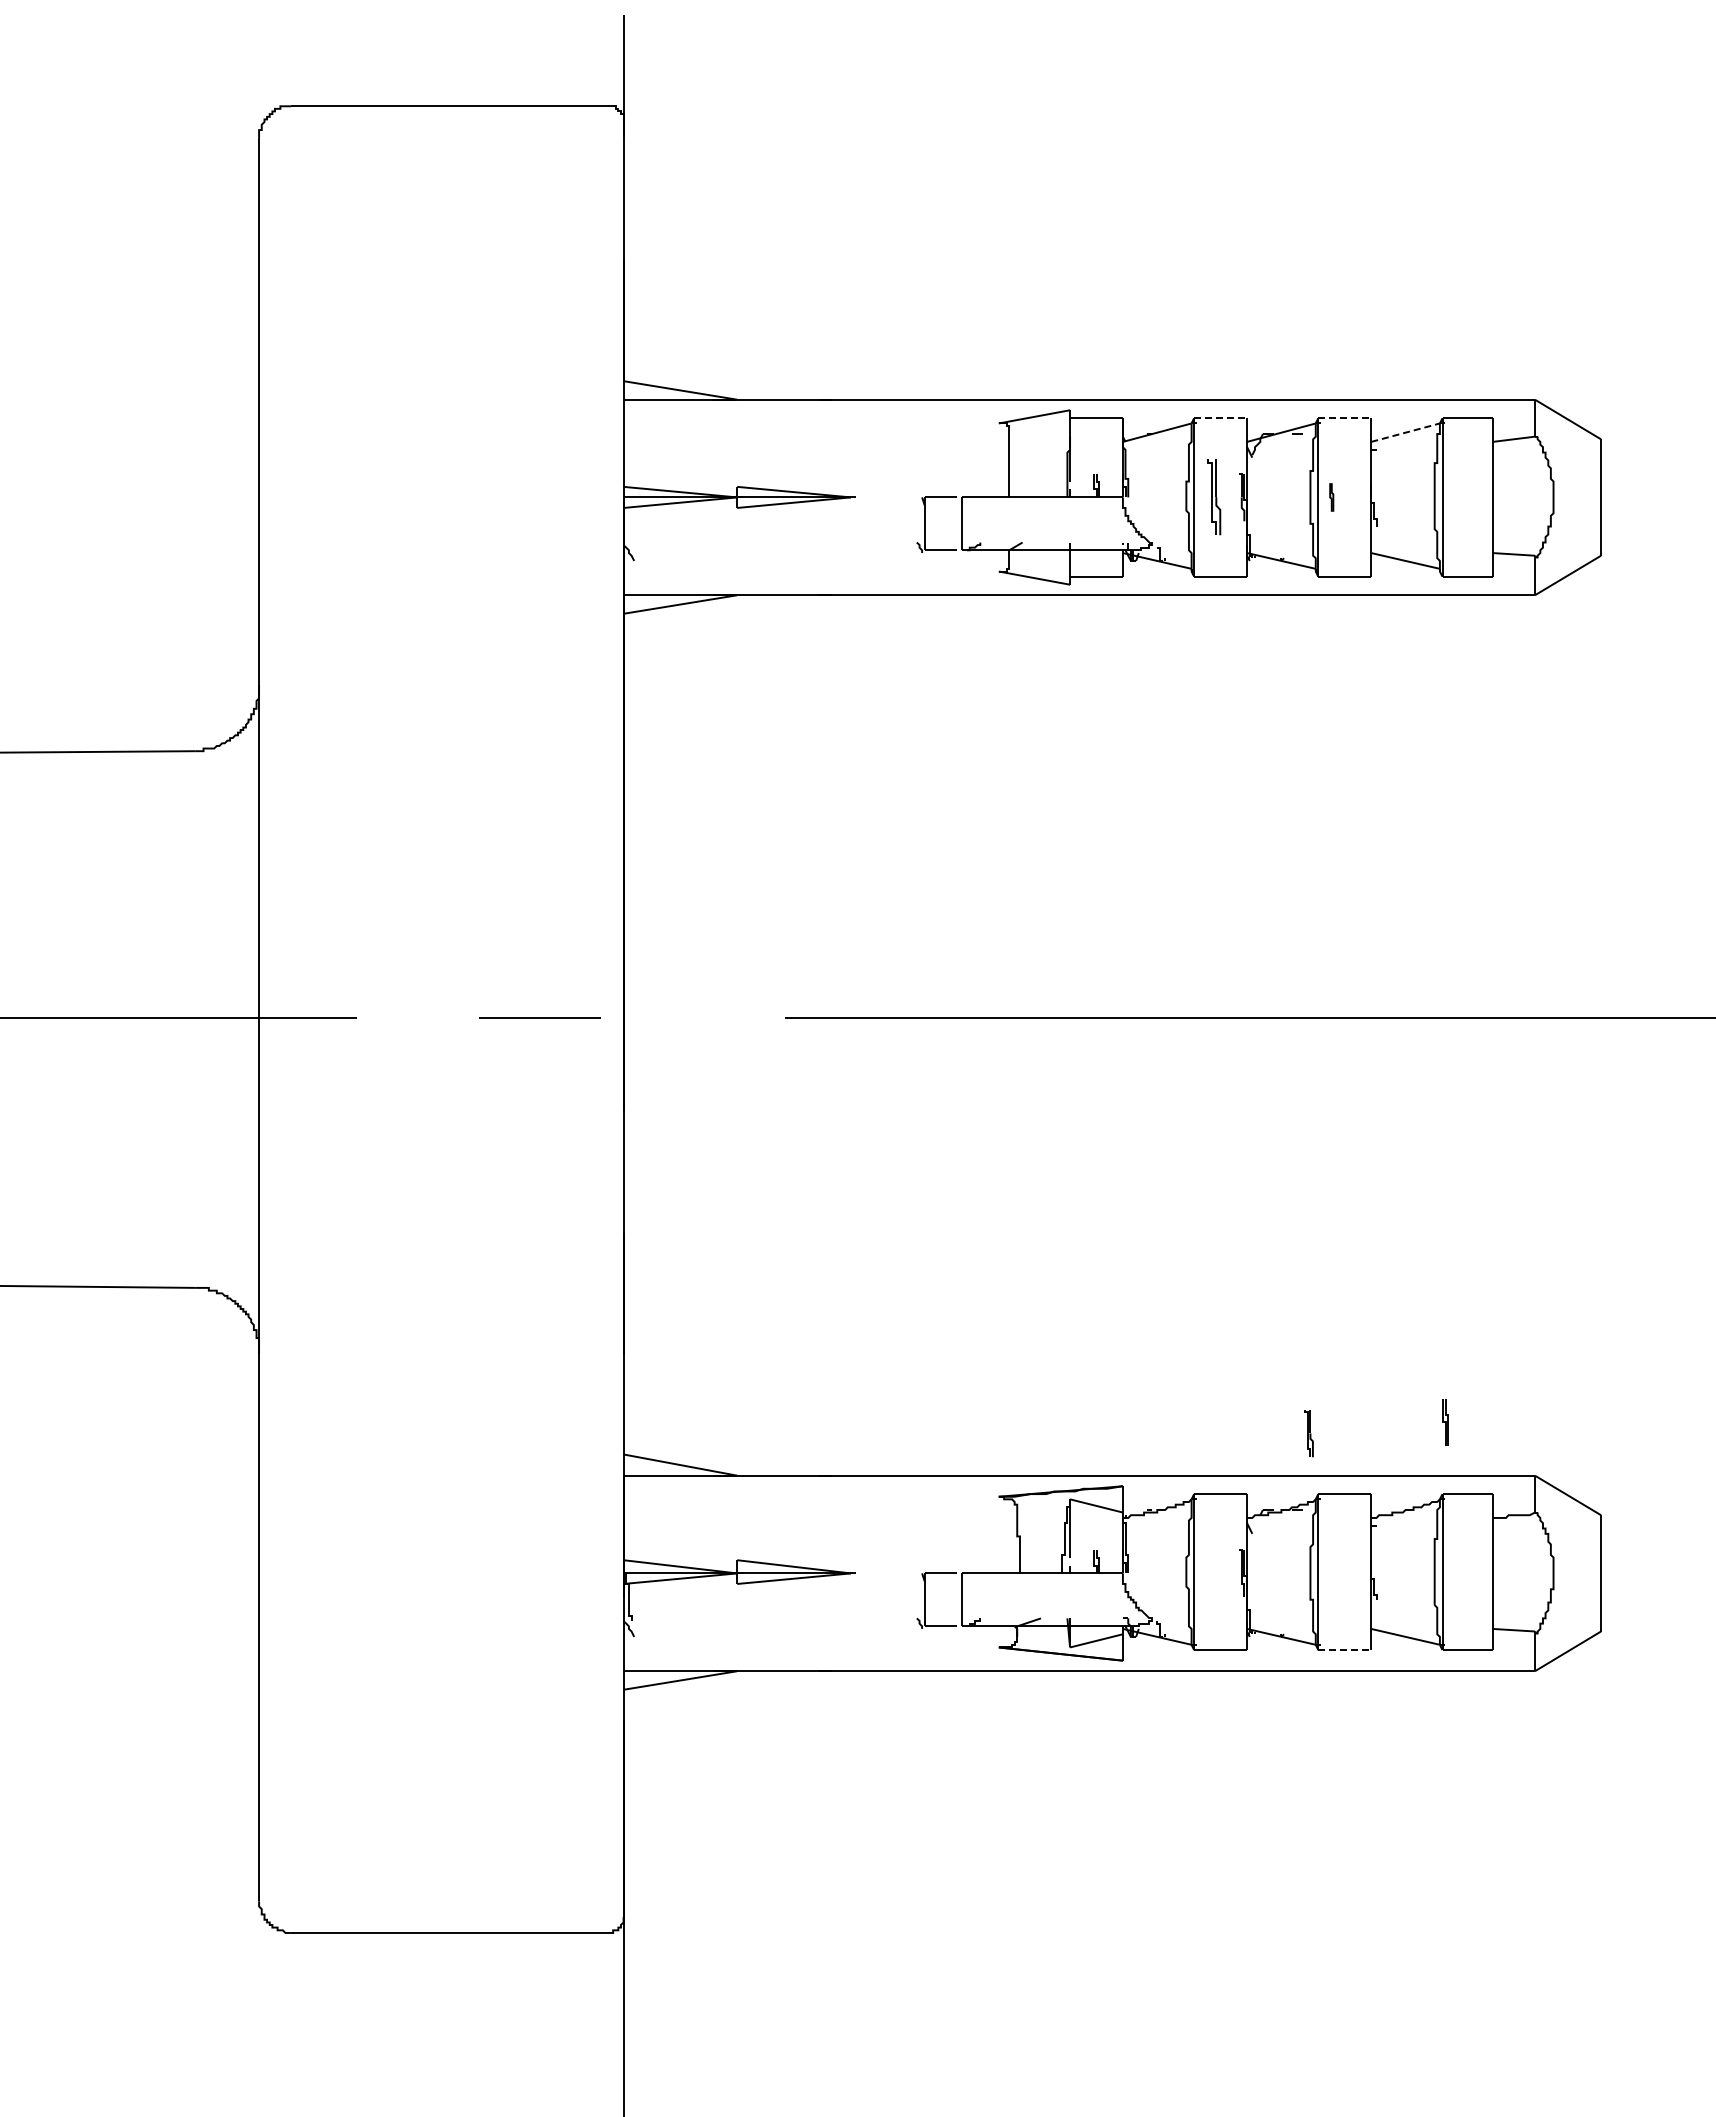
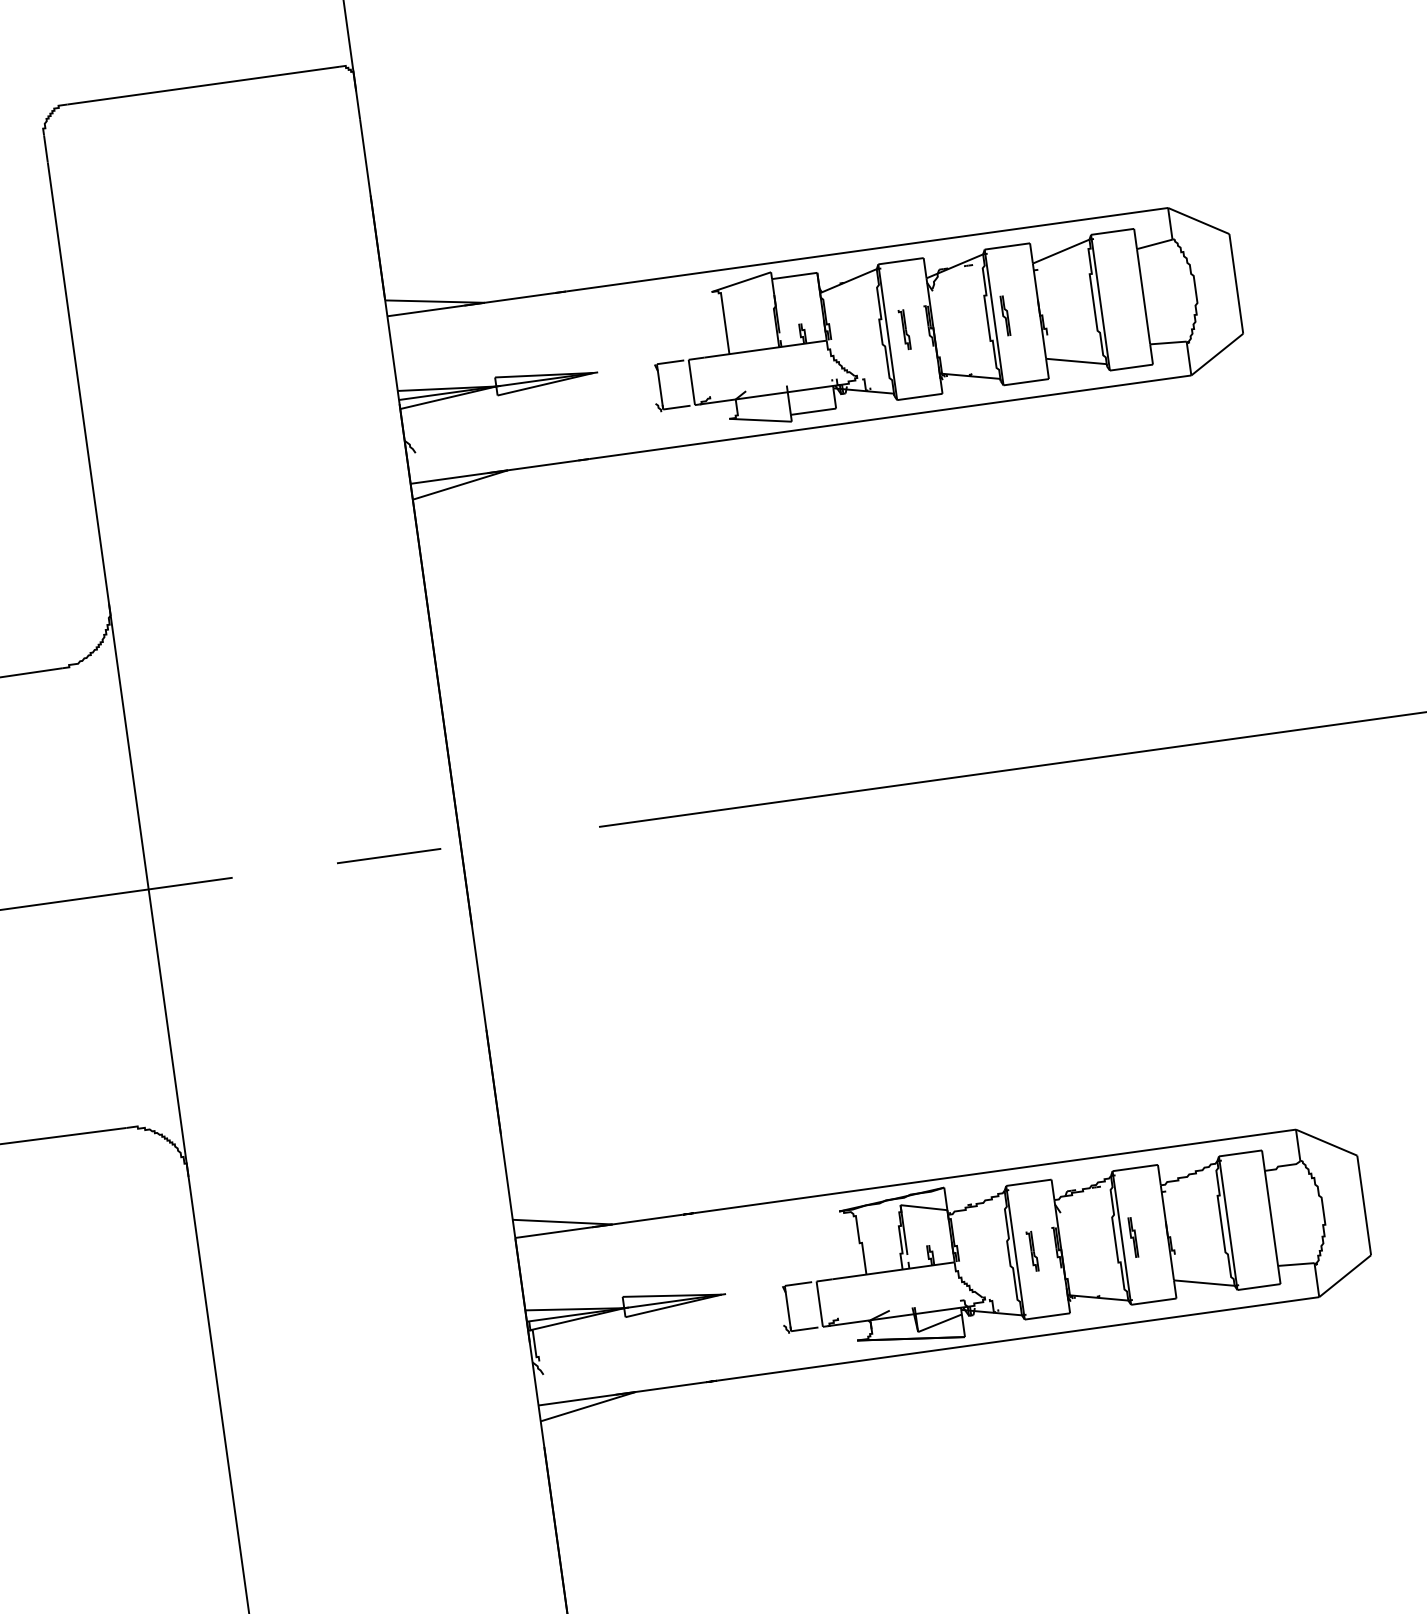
line: (1221, 418) -> (901, 261), dashed -> solid
line: (1345, 418) -> (1008, 246), dashed -> solid
line: (1405, 432) -> (1061, 251), dashed -> solid
part: (1213, 497) -> (904, 329), size x0.62
part: (1331, 497) -> (1005, 315), size x1.67
part: (1445, 1422) -> (1133, 1237), moved
part: (1308, 1433) -> (1032, 1251), moved
line: (1345, 1650) -> (1154, 1301), dashed -> solid

